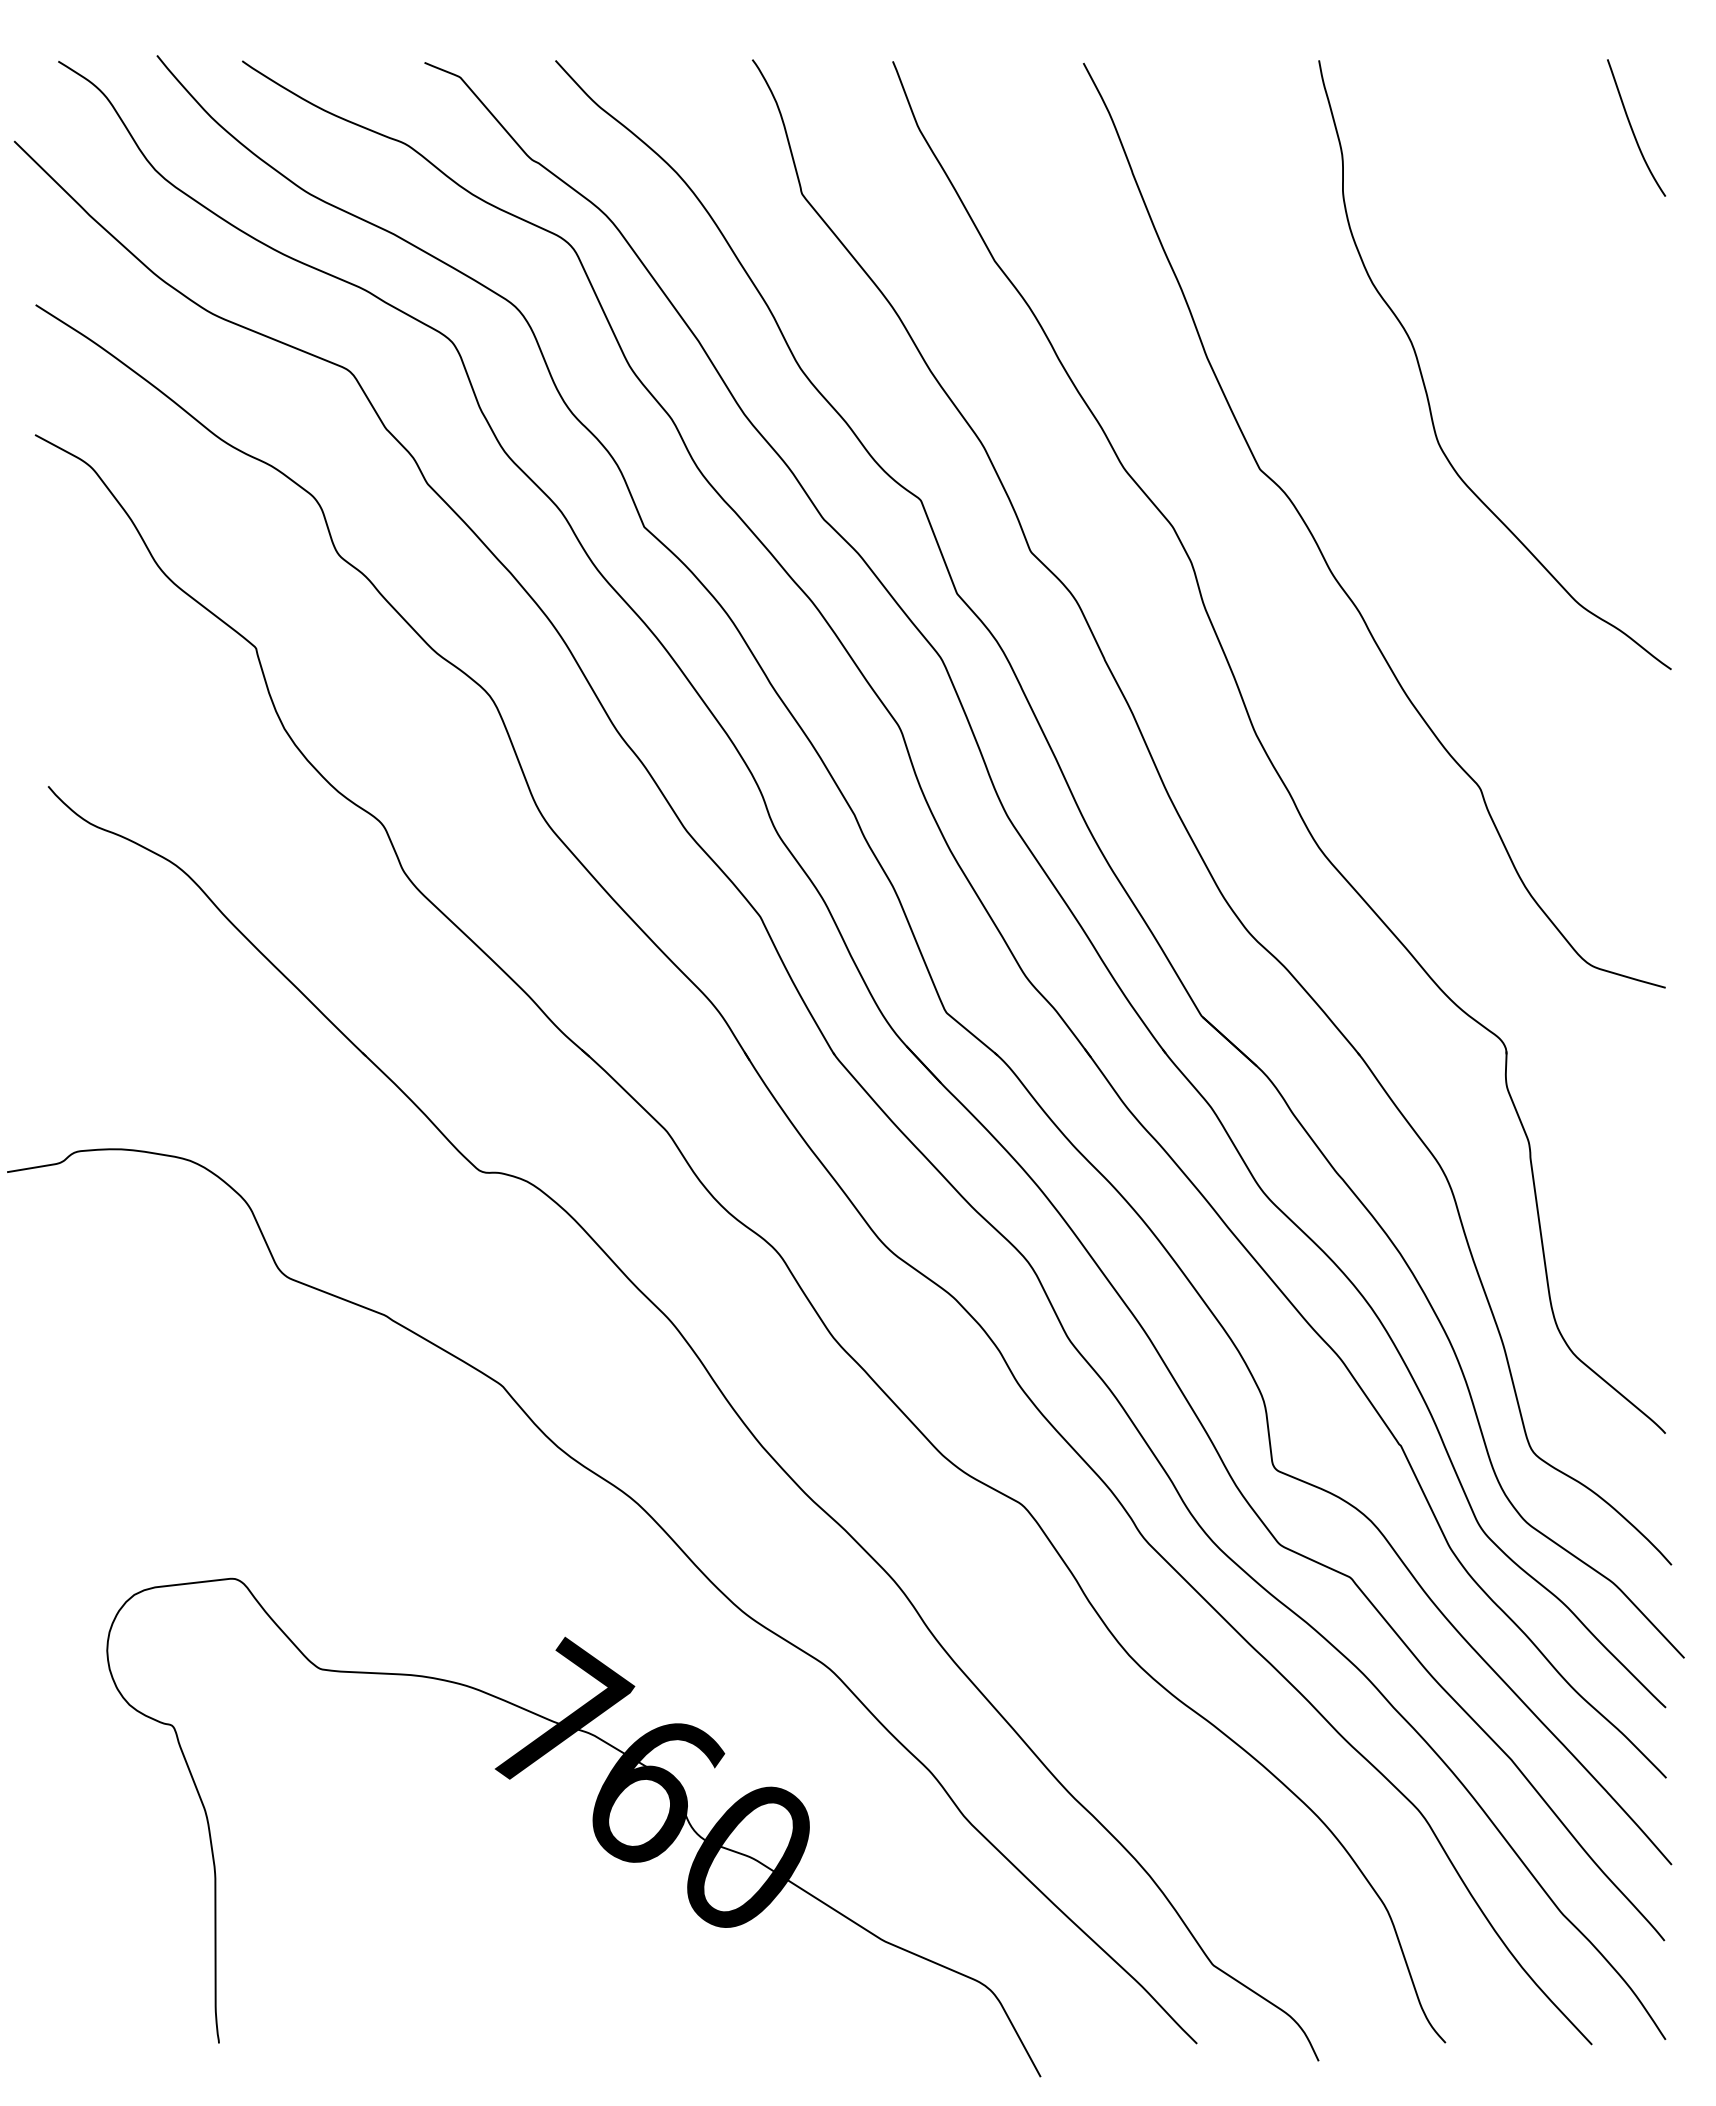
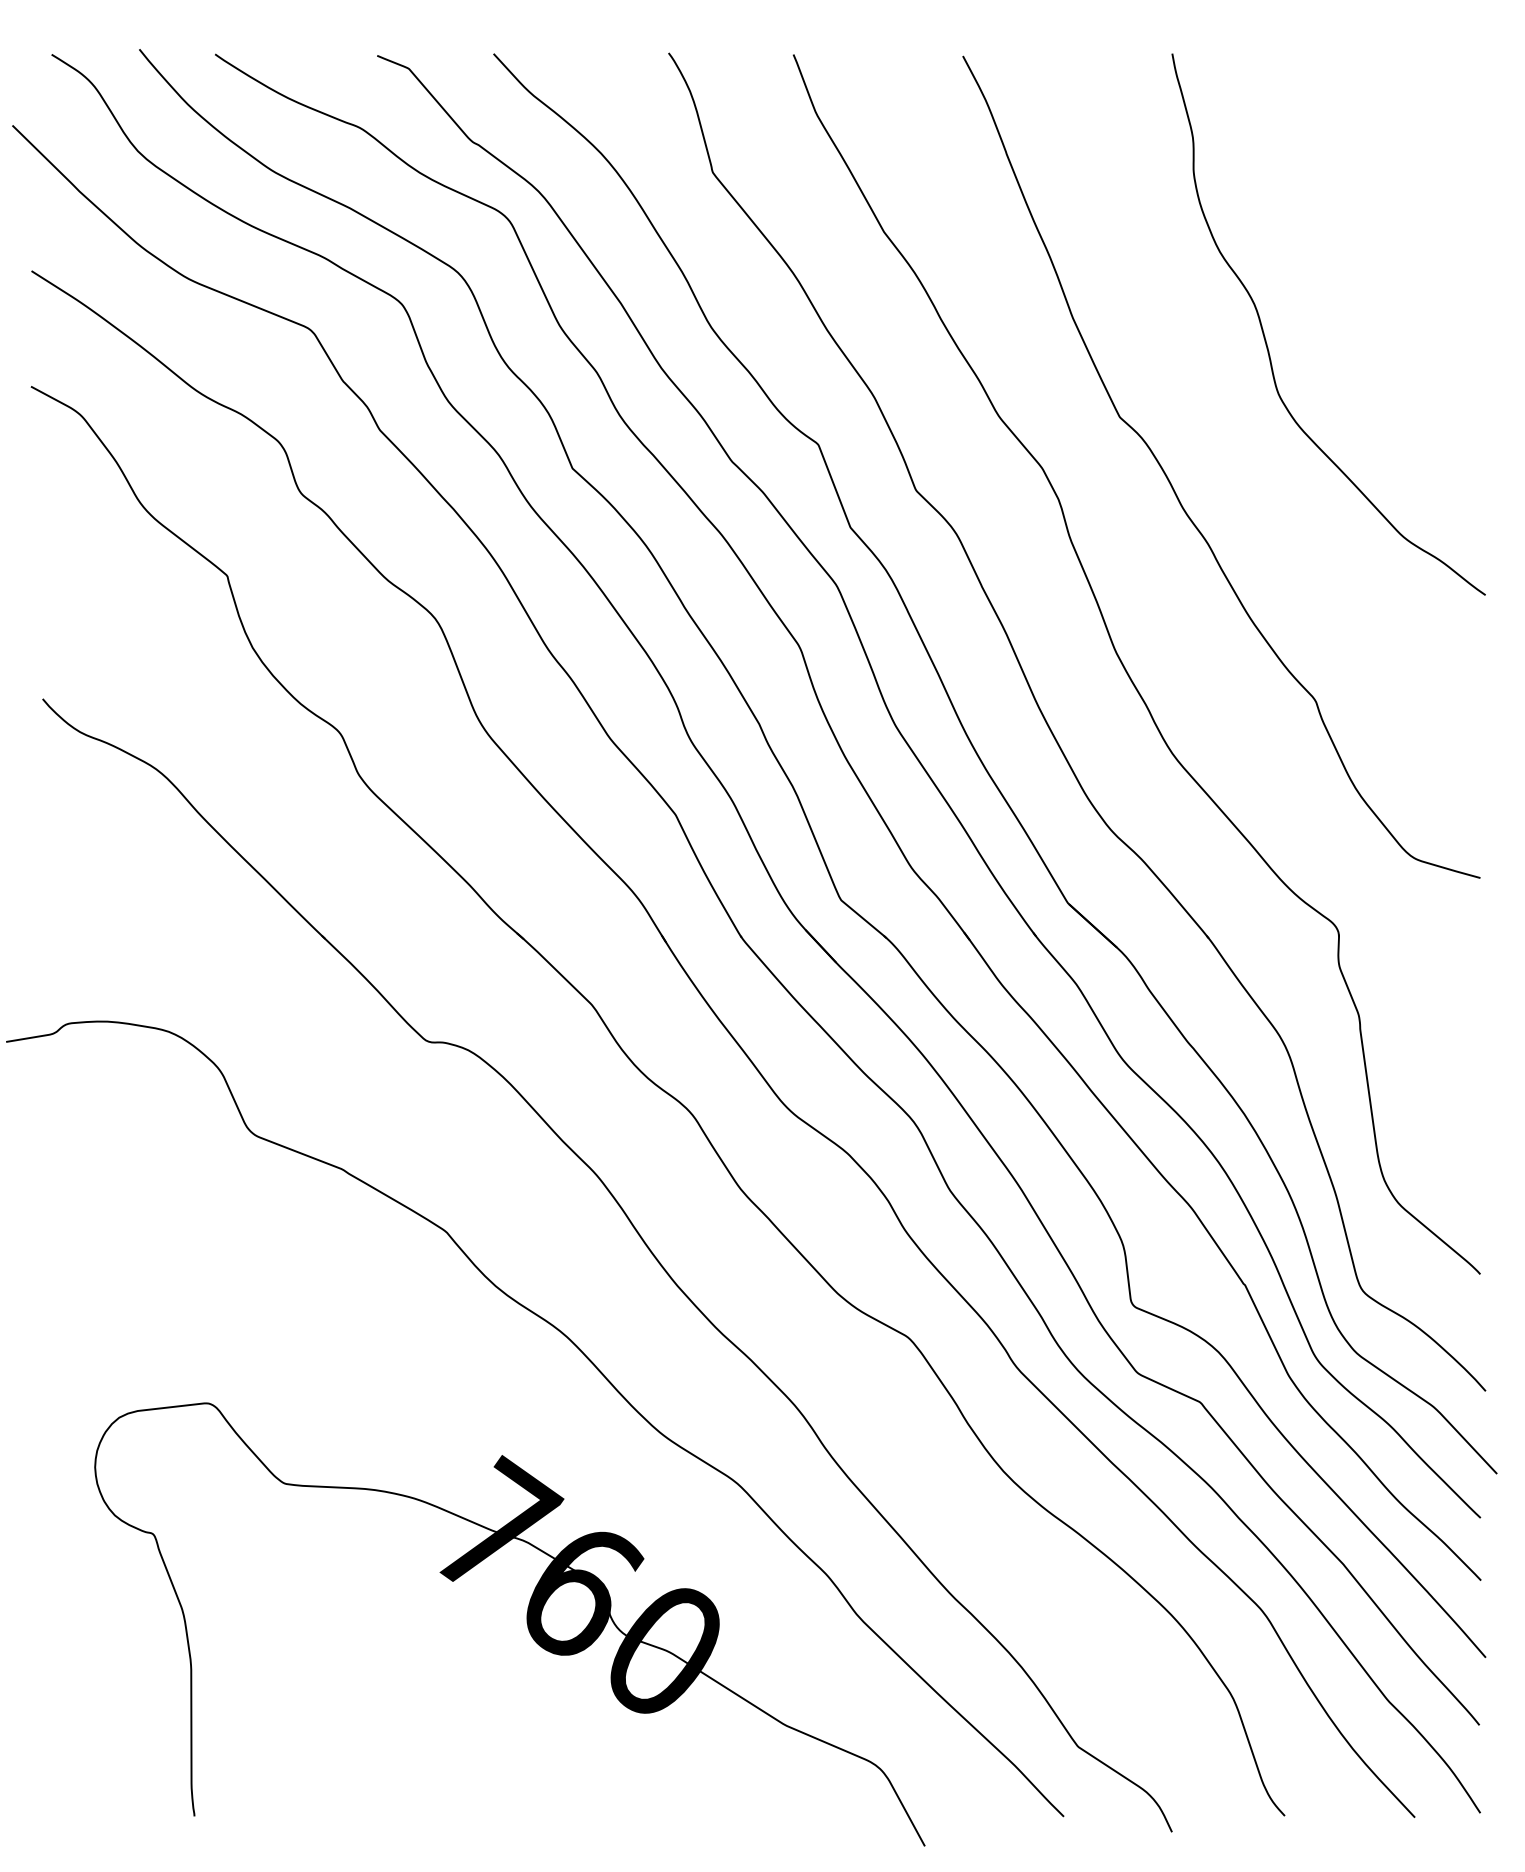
curve: (1632, 127) -> (1450, 113), removed

